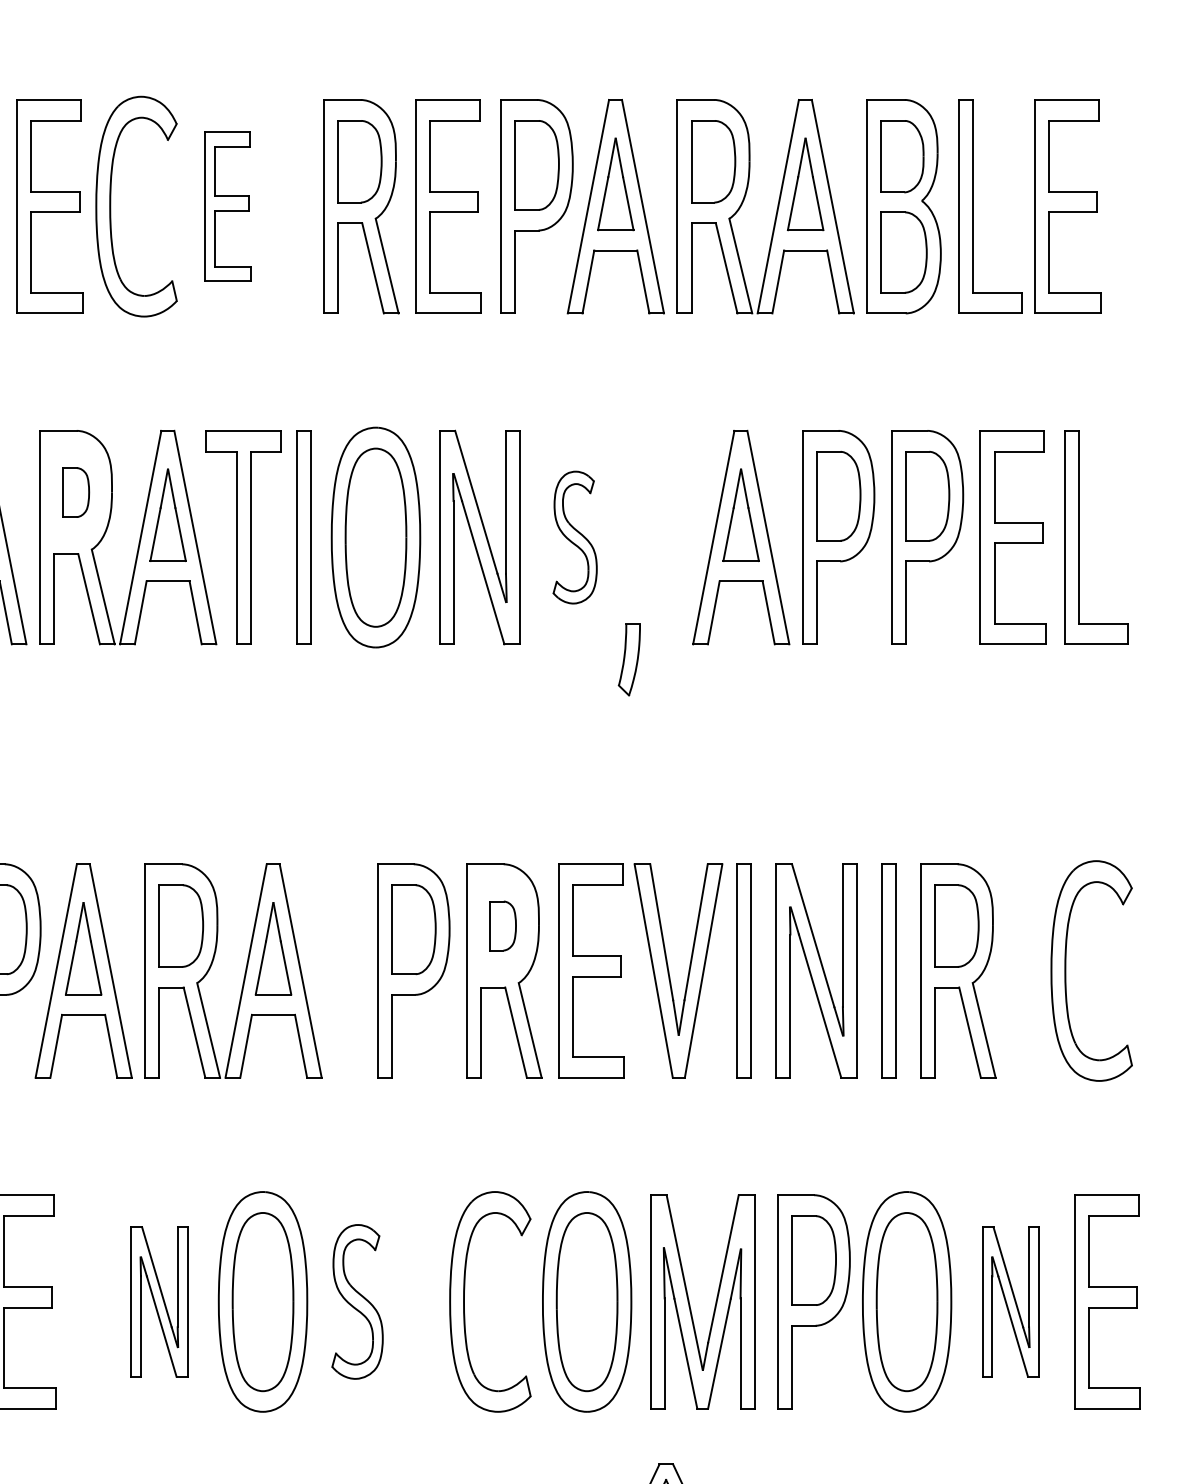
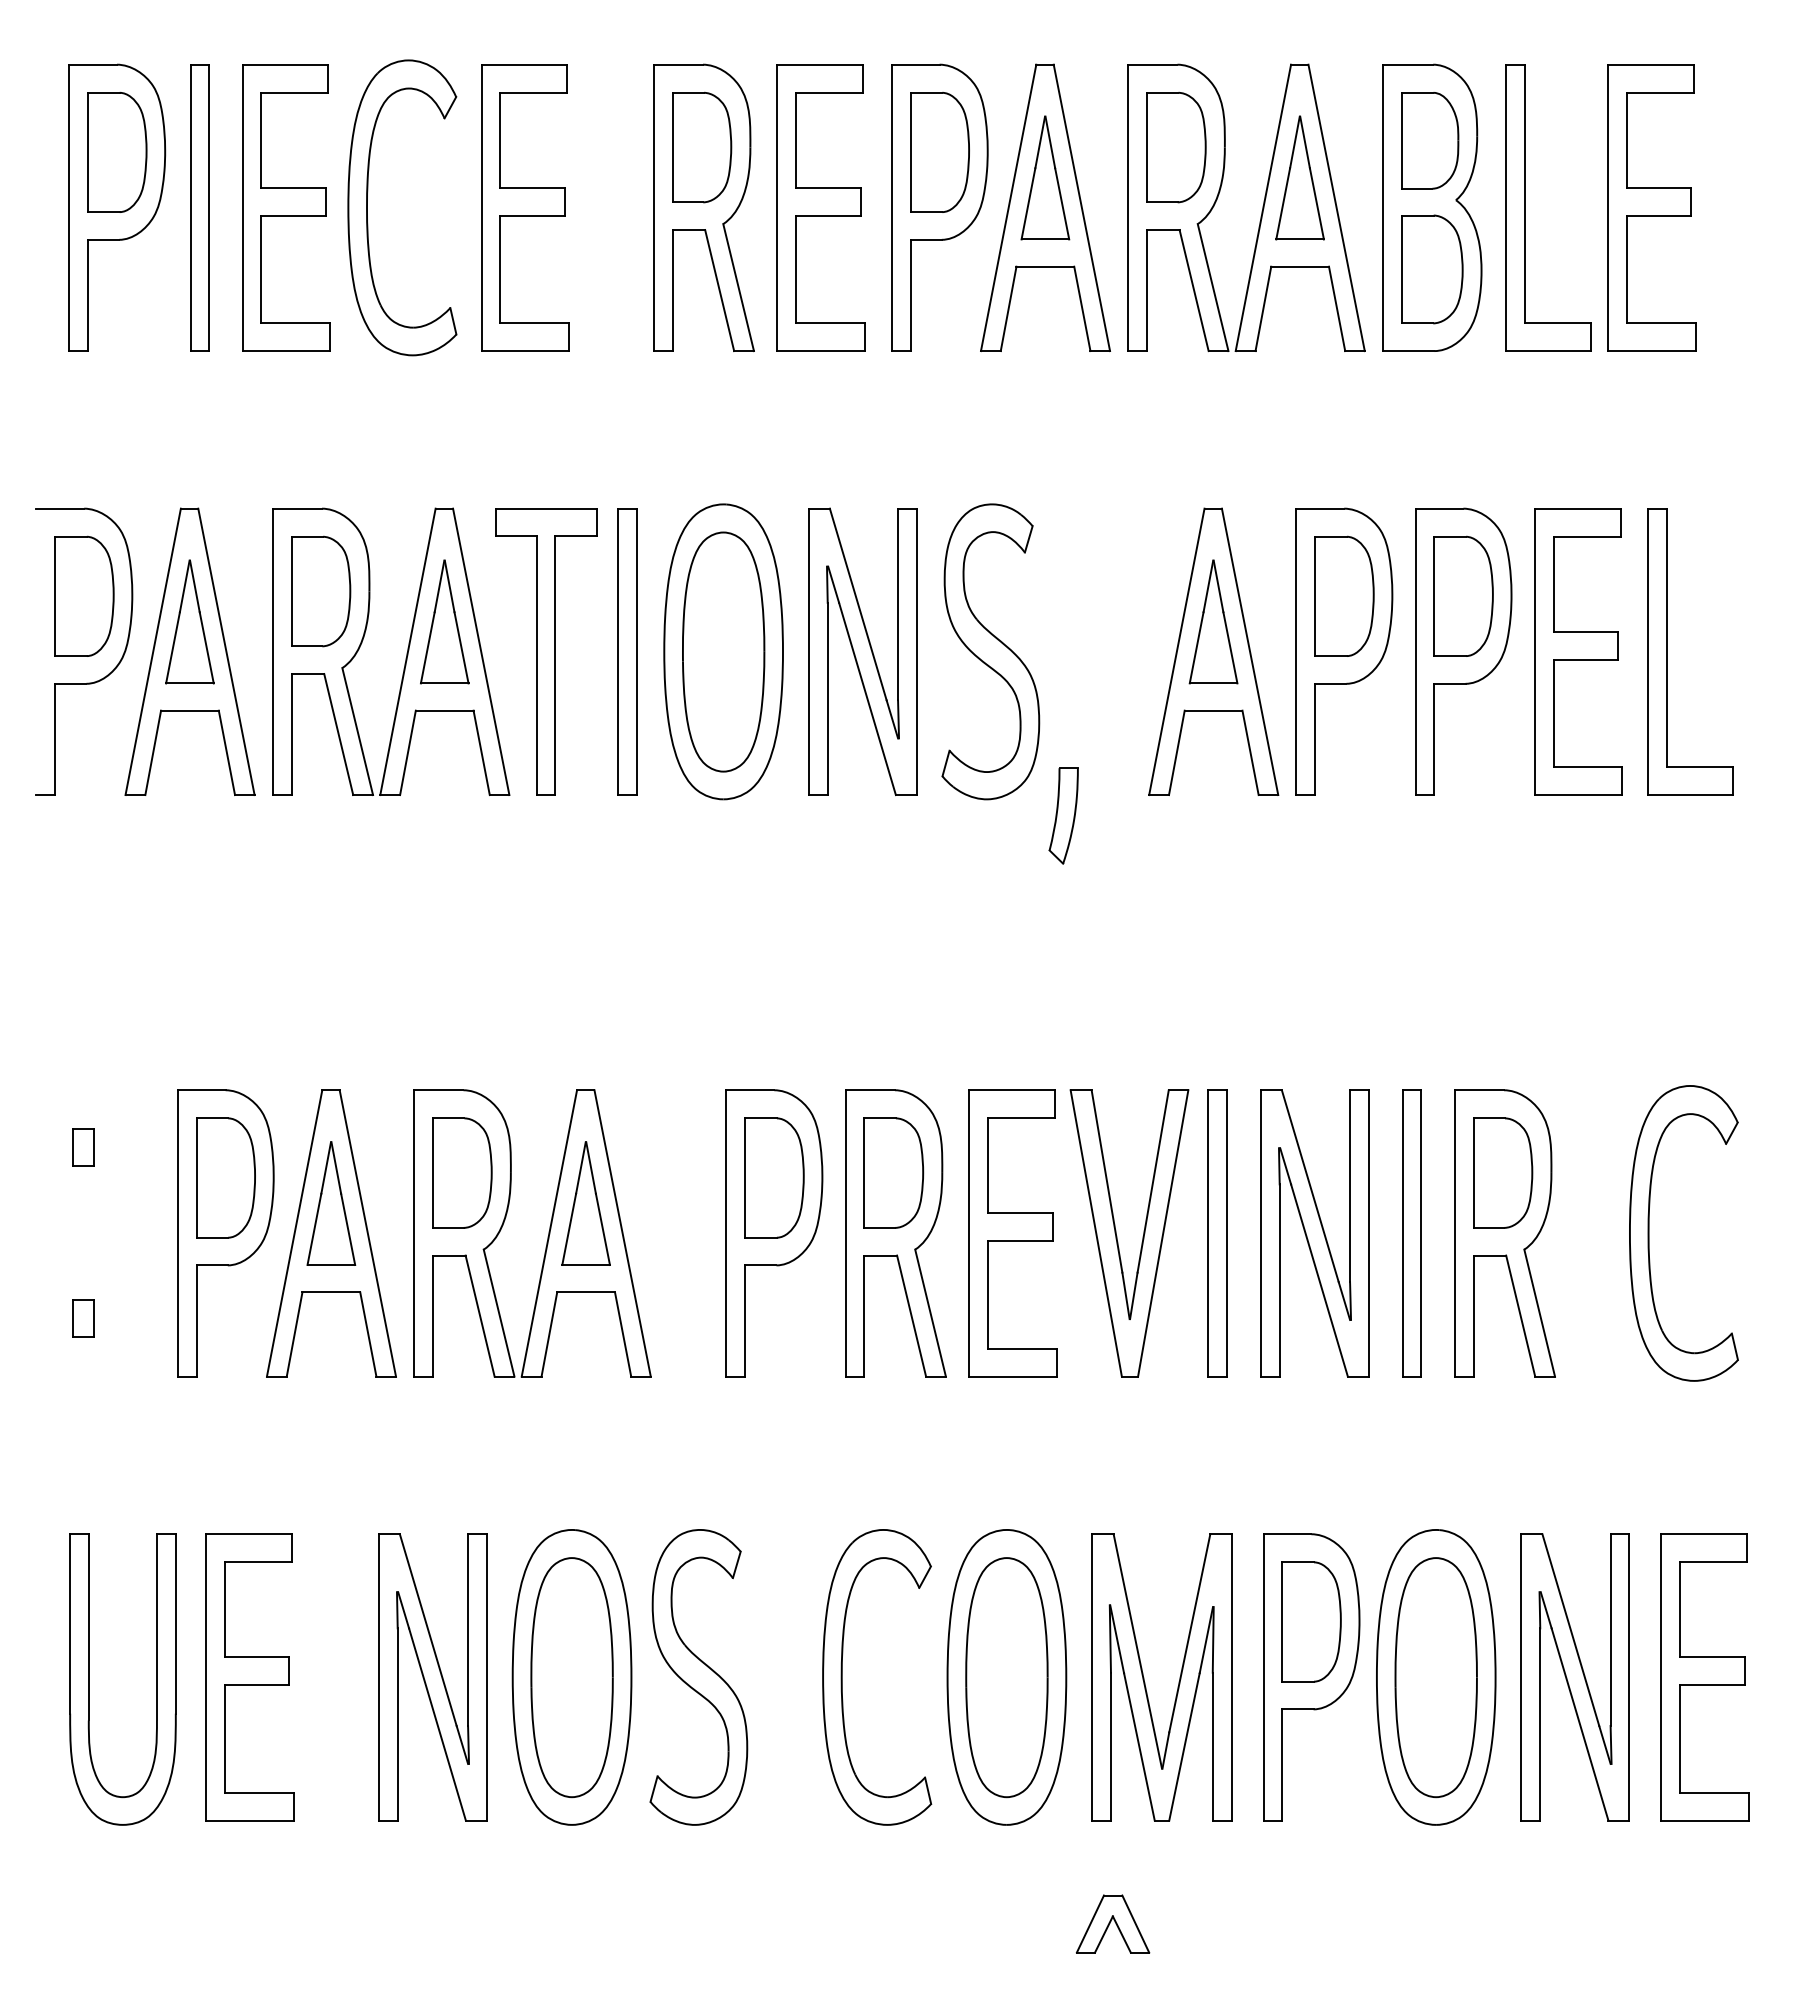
part: (228, 206) -> (525, 207), size x1.43
part: (76, 492) -> (321, 591), size x1.67
part: (574, 537) -> (990, 651), size x1.67
part: (502, 925) -> (893, 1172), size x1.67
part: (159, 1301) -> (432, 1677), size x1.43
part: (357, 1301) -> (698, 1677), size x1.43
part: (1010, 1301) -> (1574, 1677), size x1.43

